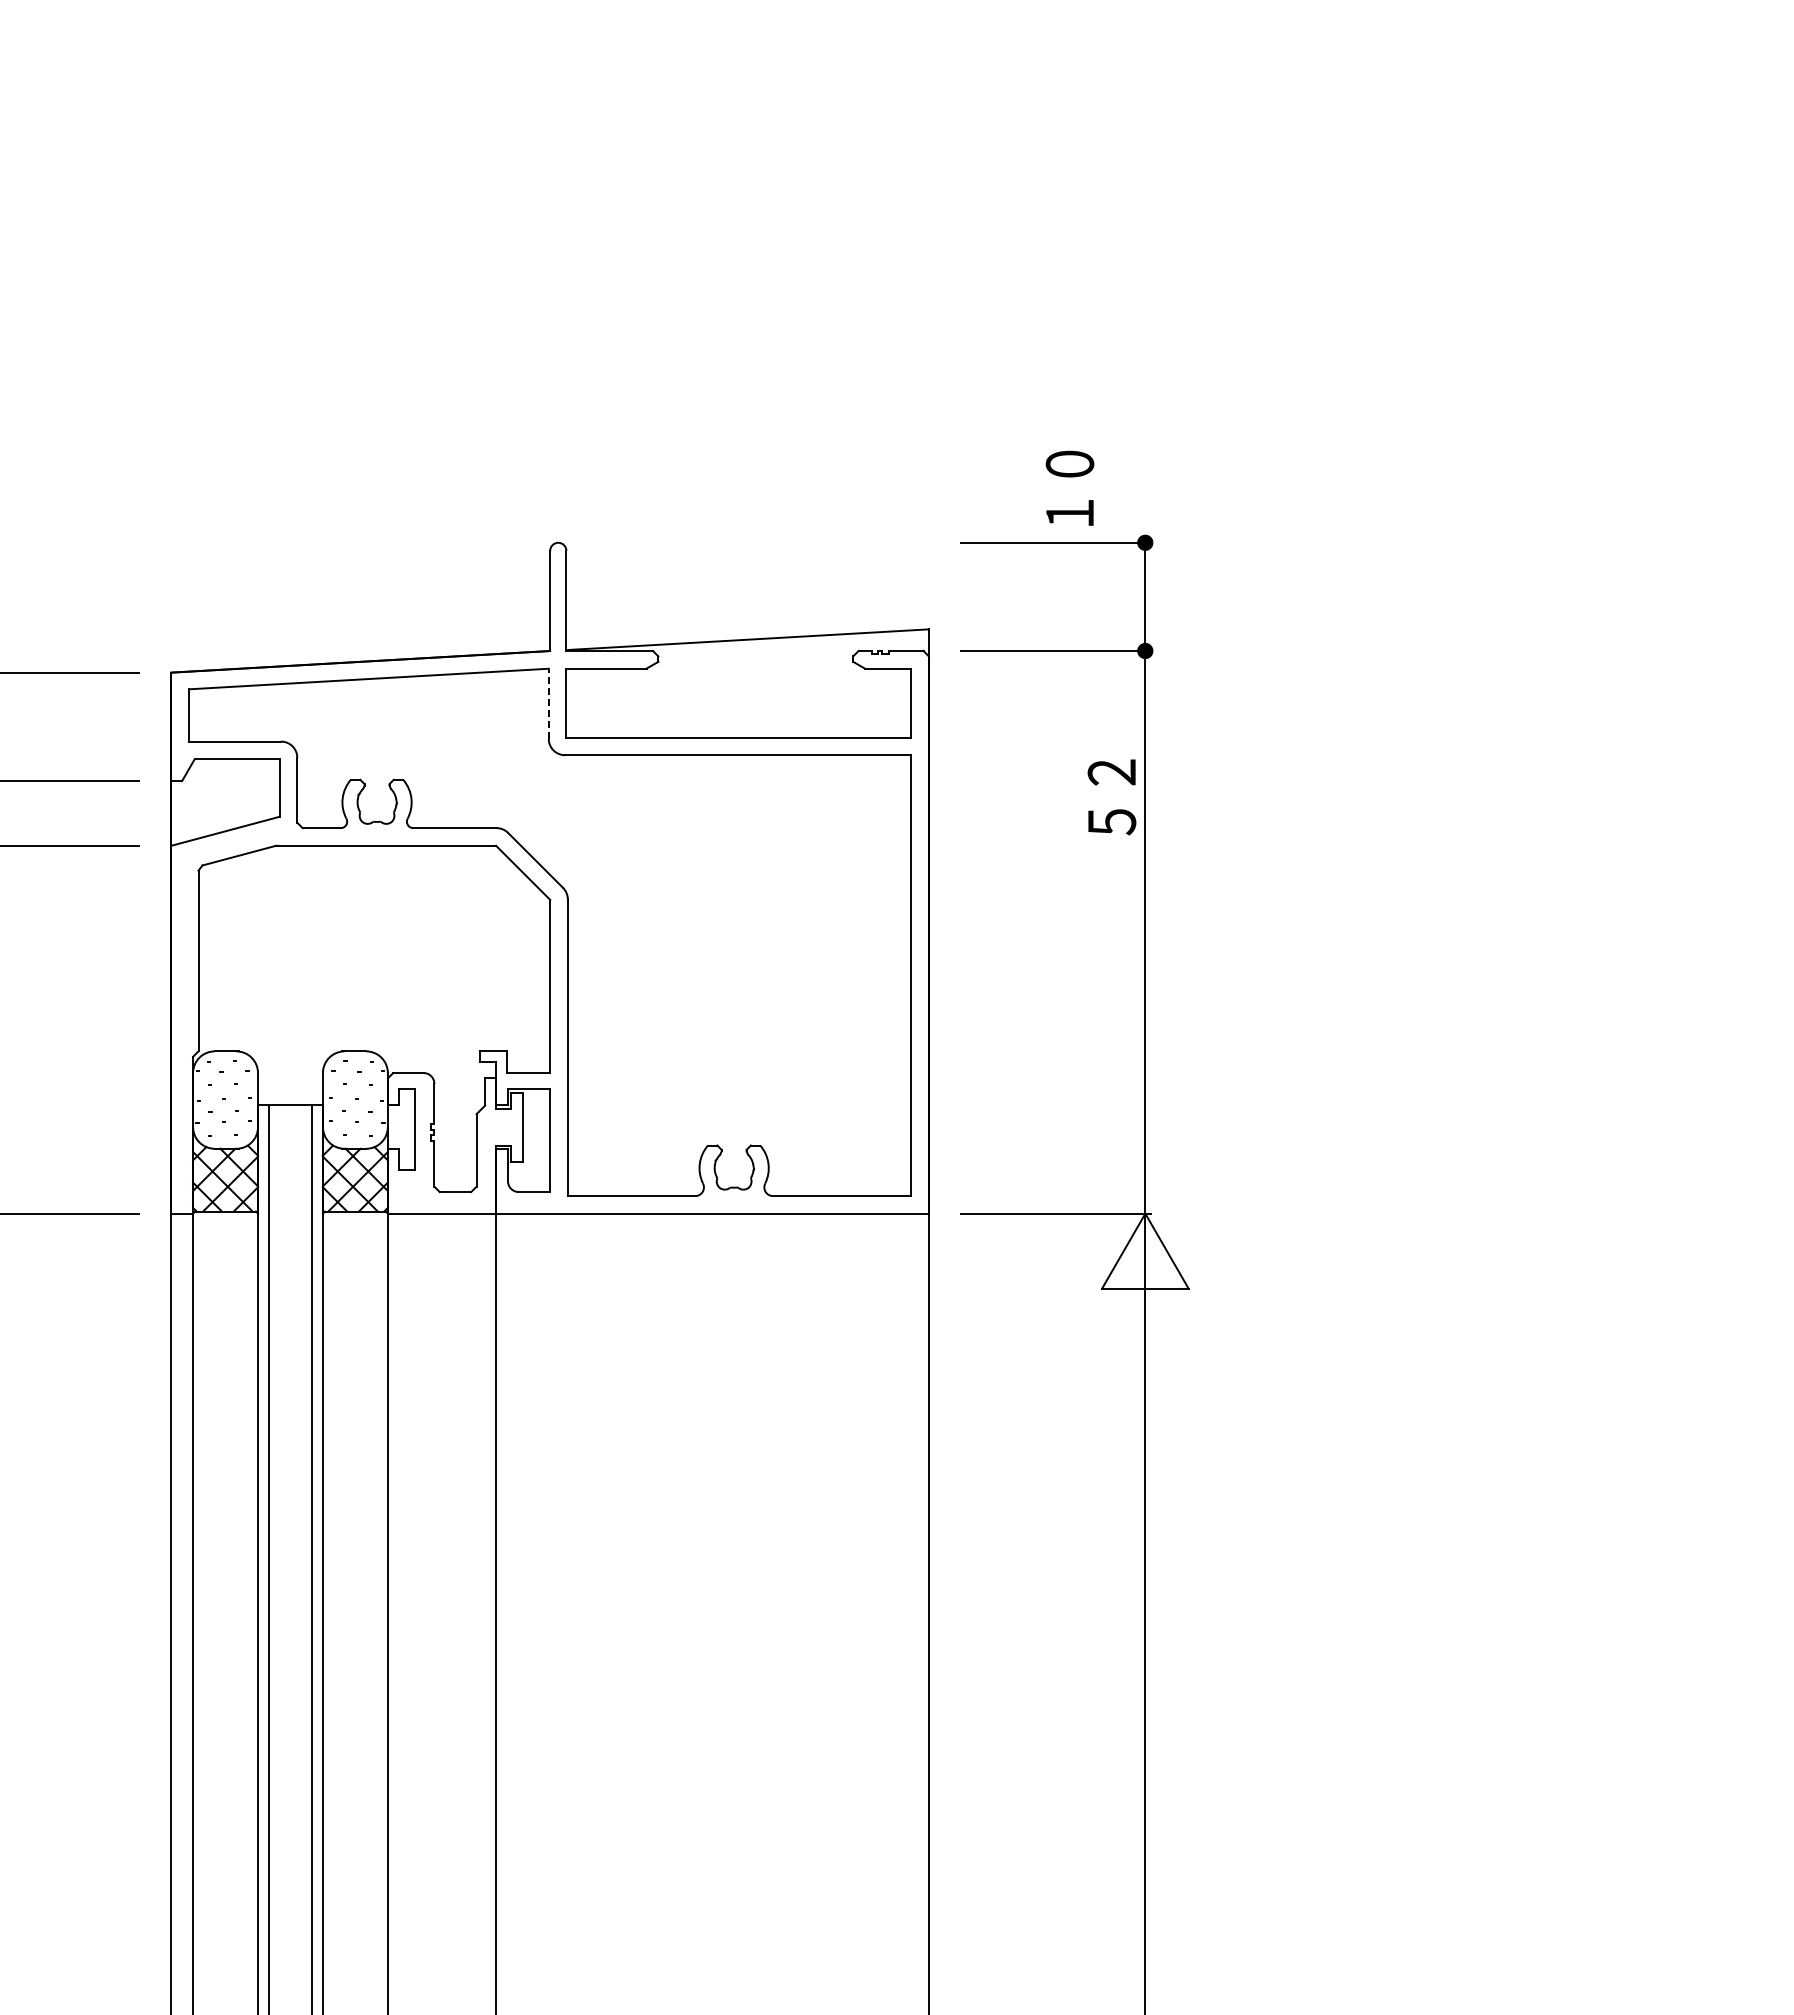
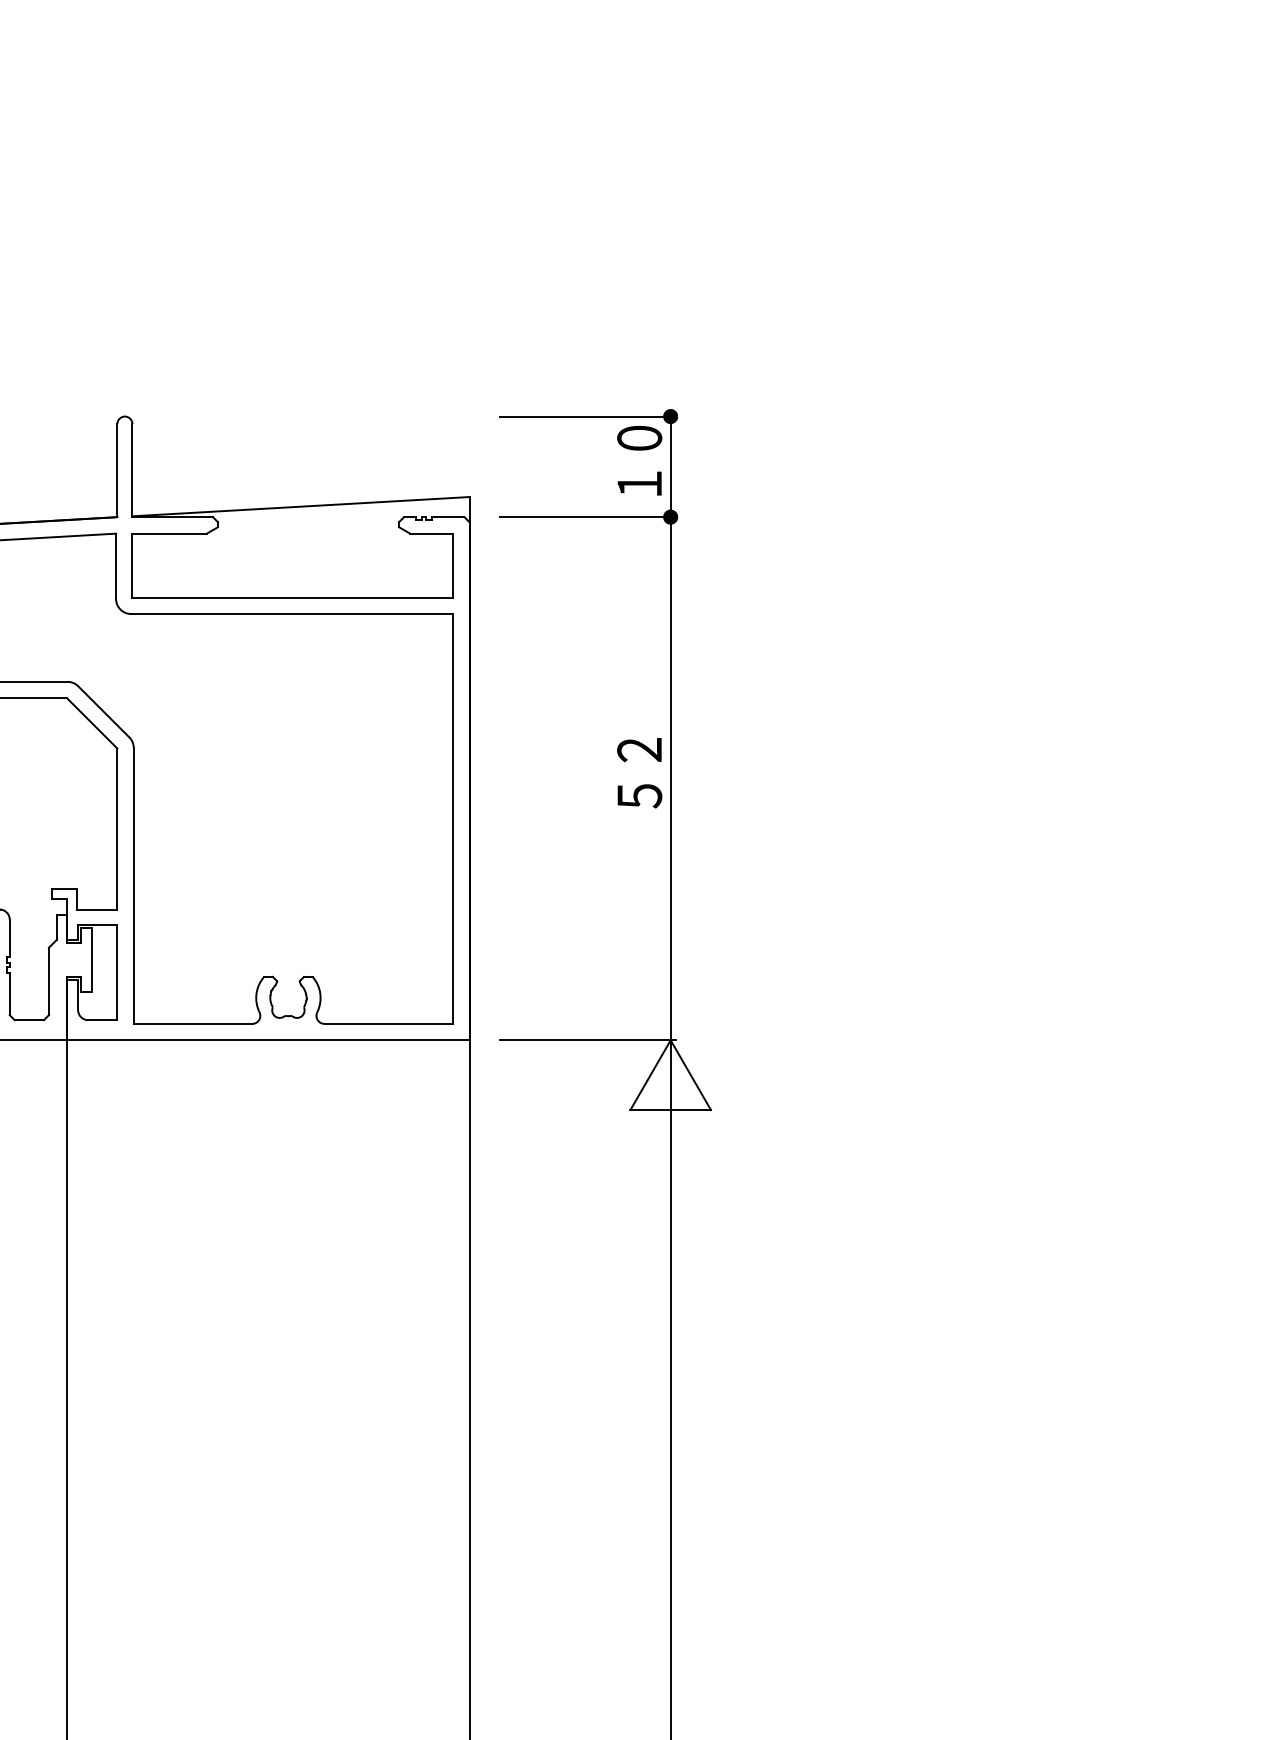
text: (1069, 487) -> (639, 459), moved
line: (548, 703) -> (115, 565), dashed -> solid
text: (1111, 797) -> (639, 773), moved

